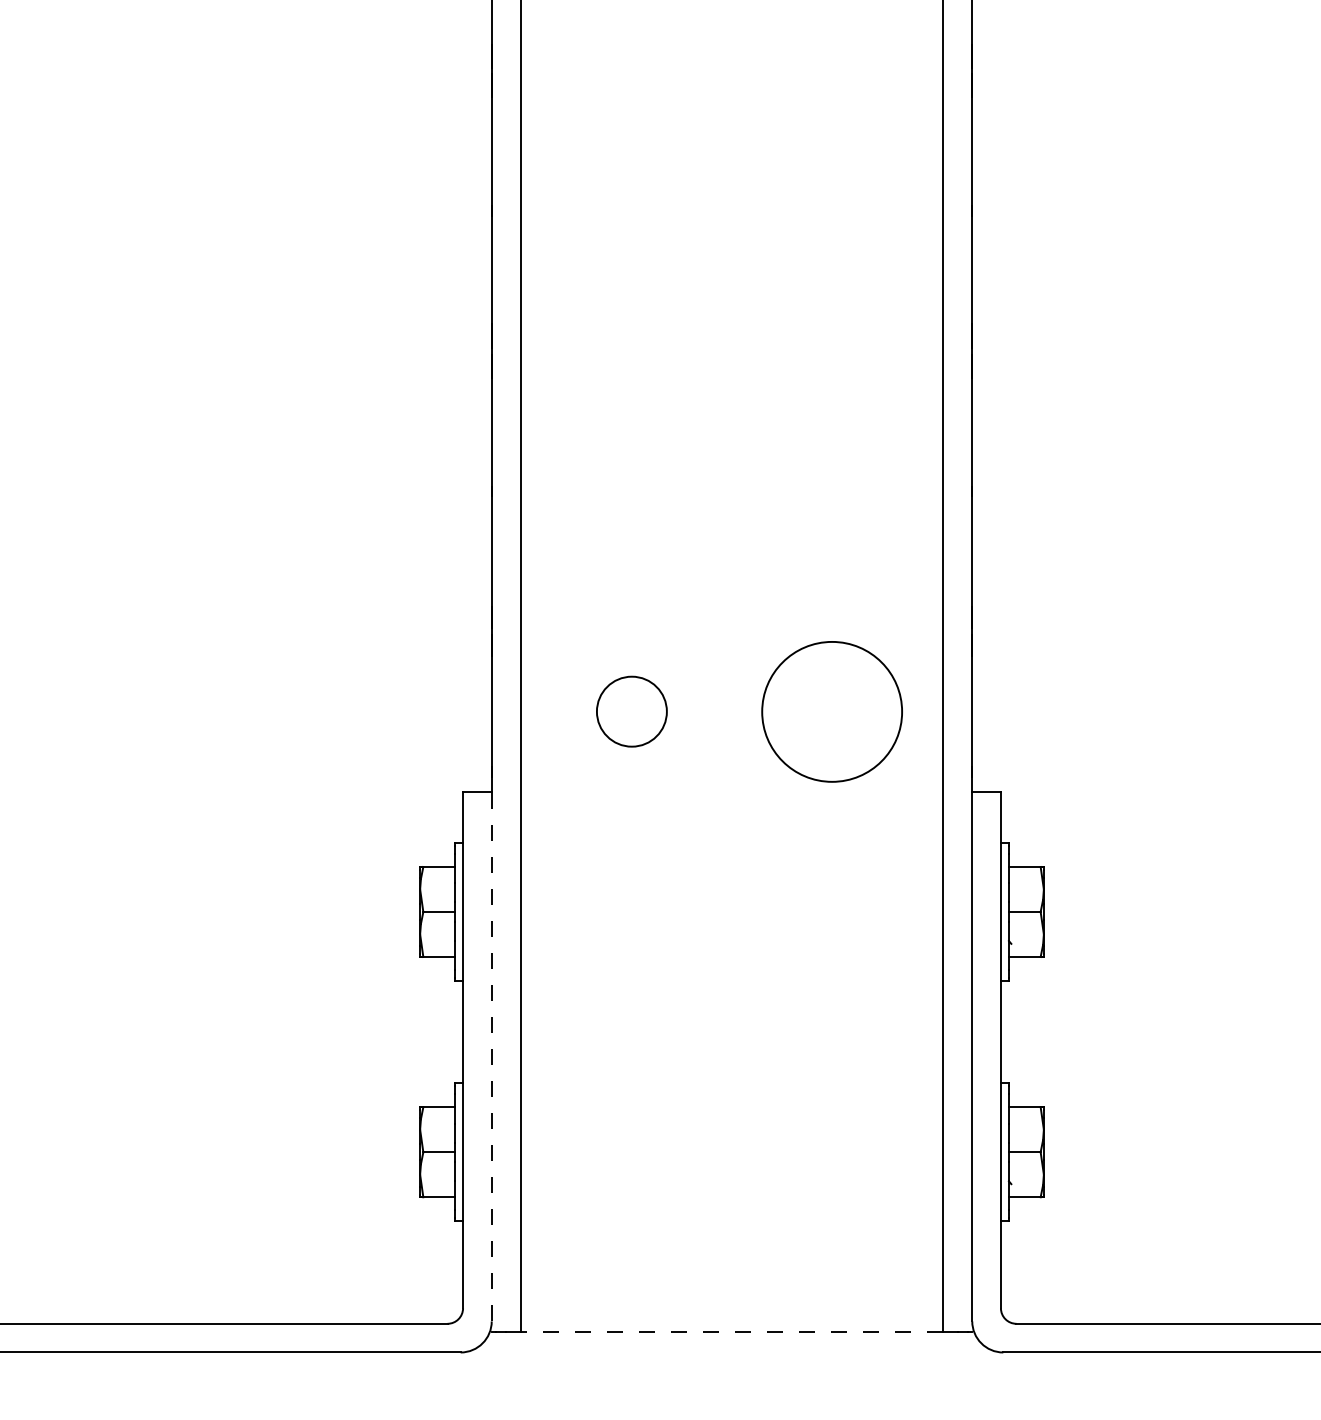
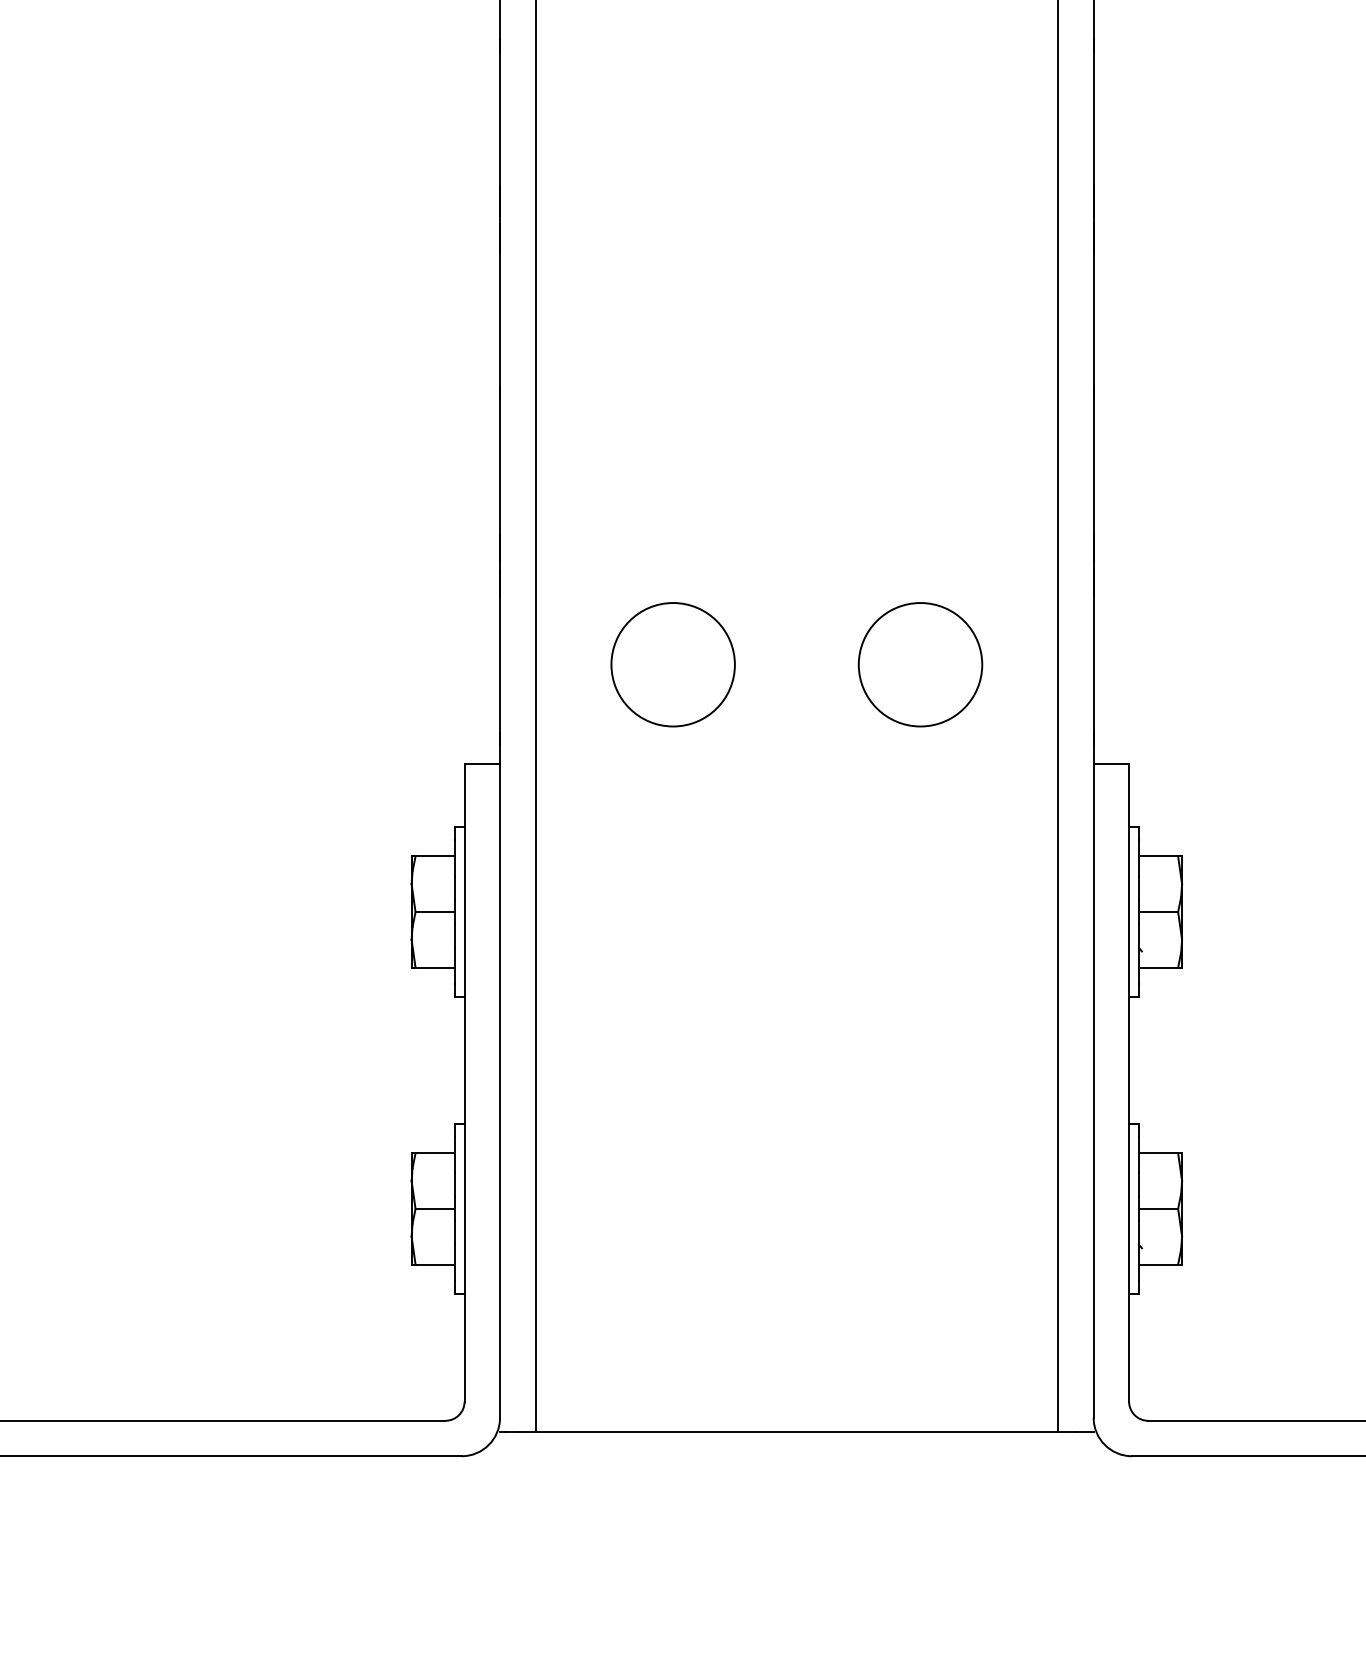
circle: (631, 711) -> (672, 664), size x1.43
circle: (831, 711) -> (919, 664), size x0.71
line: (491, 1056) -> (499, 1090), dashed -> solid
line: (731, 1332) -> (796, 1431), dashed -> solid

